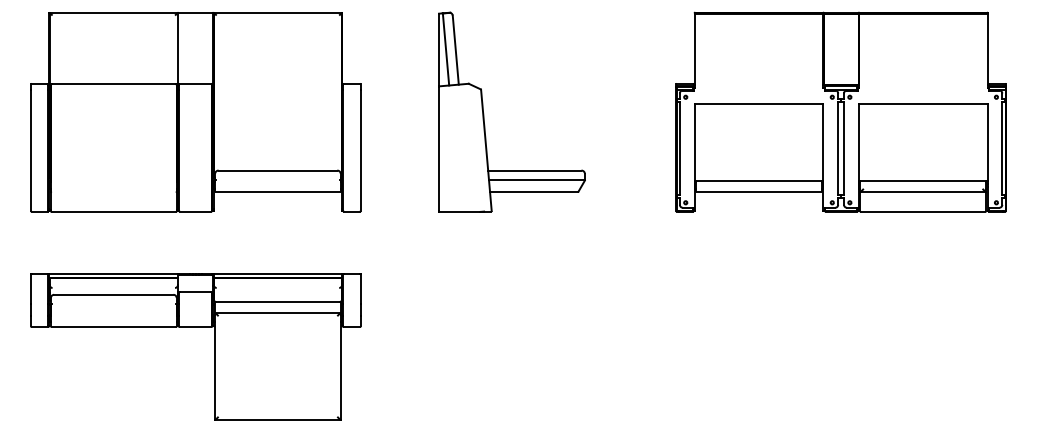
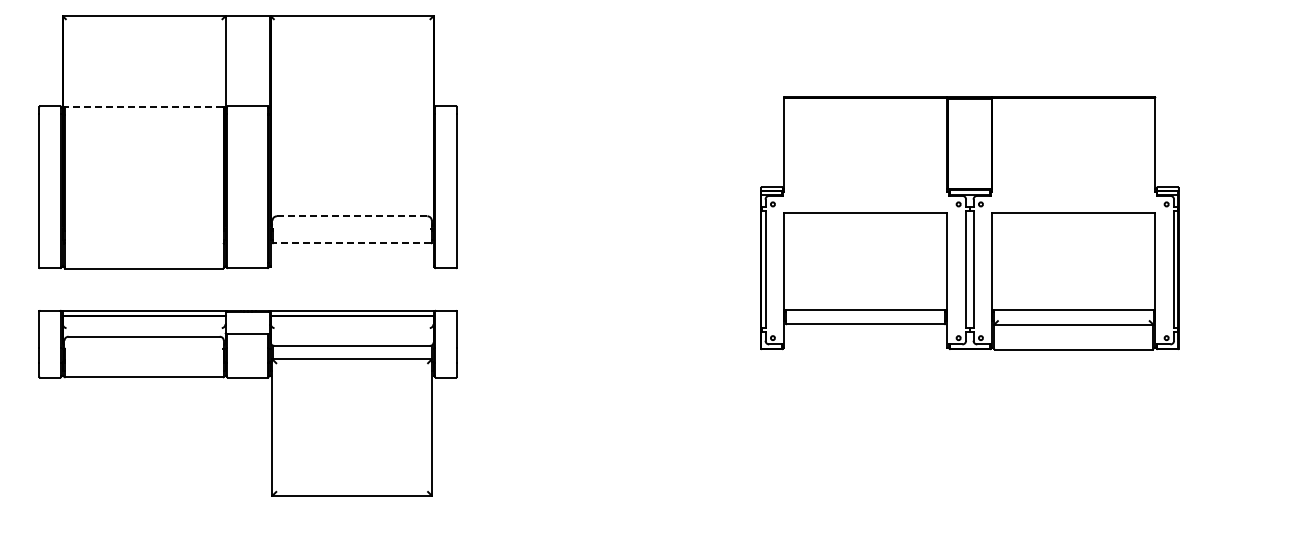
line: (114, 84) -> (144, 107), solid -> dashed
part: (840, 112) -> (969, 223), moved
part: (484, 113) -> (613, 143), removed
line: (278, 170) -> (352, 216), solid -> dashed
line: (278, 192) -> (352, 243), solid -> dashed
part: (195, 327) -> (247, 378), moved

